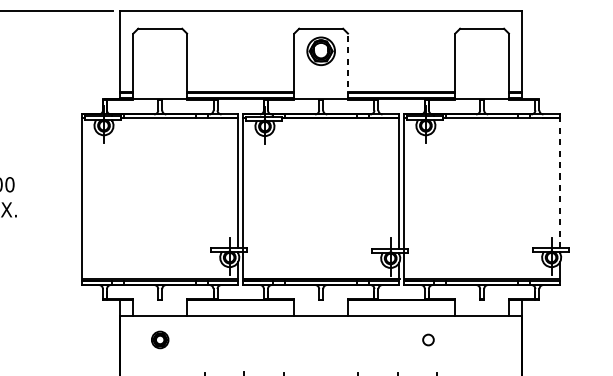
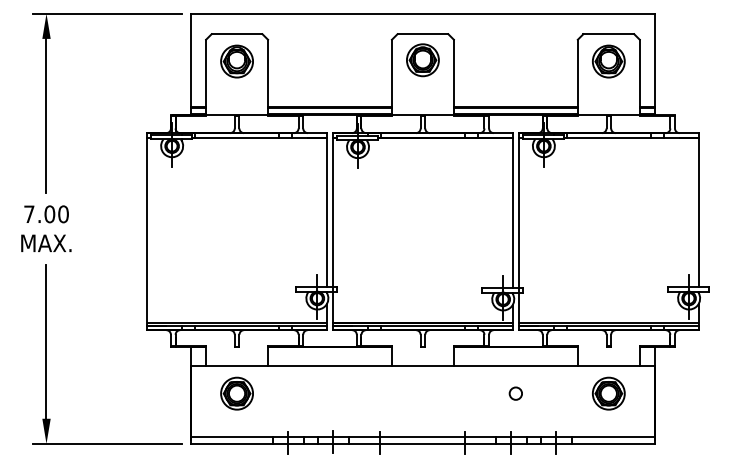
part: (159, 52) -> (236, 61), added
part: (481, 52) -> (608, 61), added
line: (347, 66) -> (453, 77), dashed -> solid
line: (559, 183) -> (698, 212), dashed -> solid
part: (159, 339) -> (236, 393), size x1.67
circle: (428, 339) -> (515, 393), moved
part: (481, 339) -> (608, 393), added

